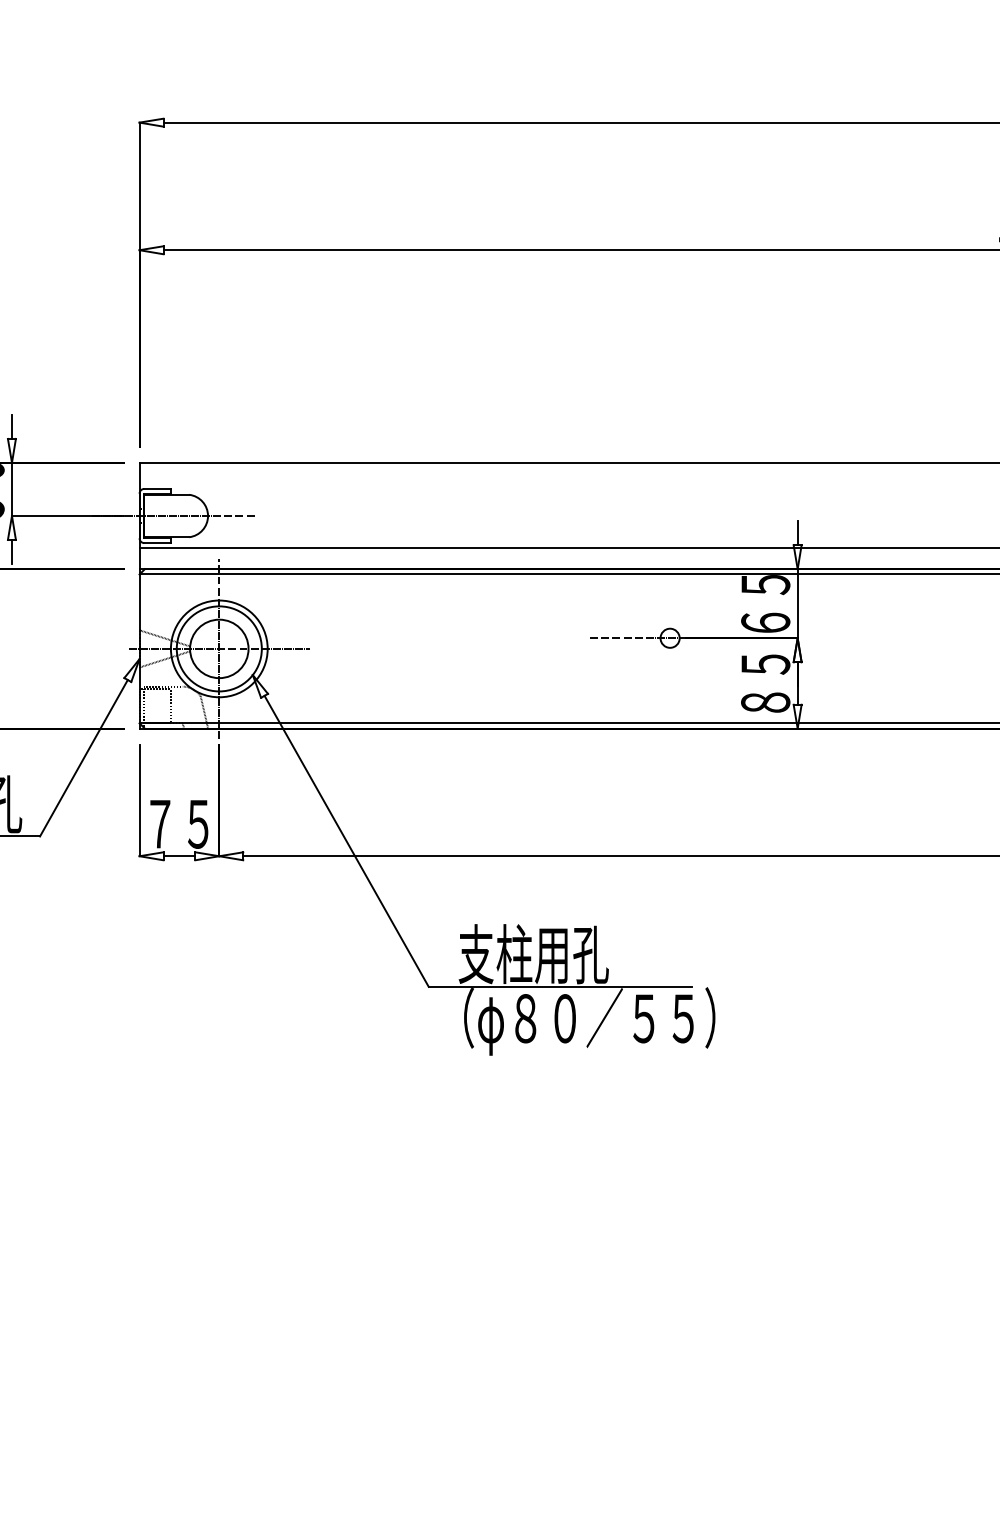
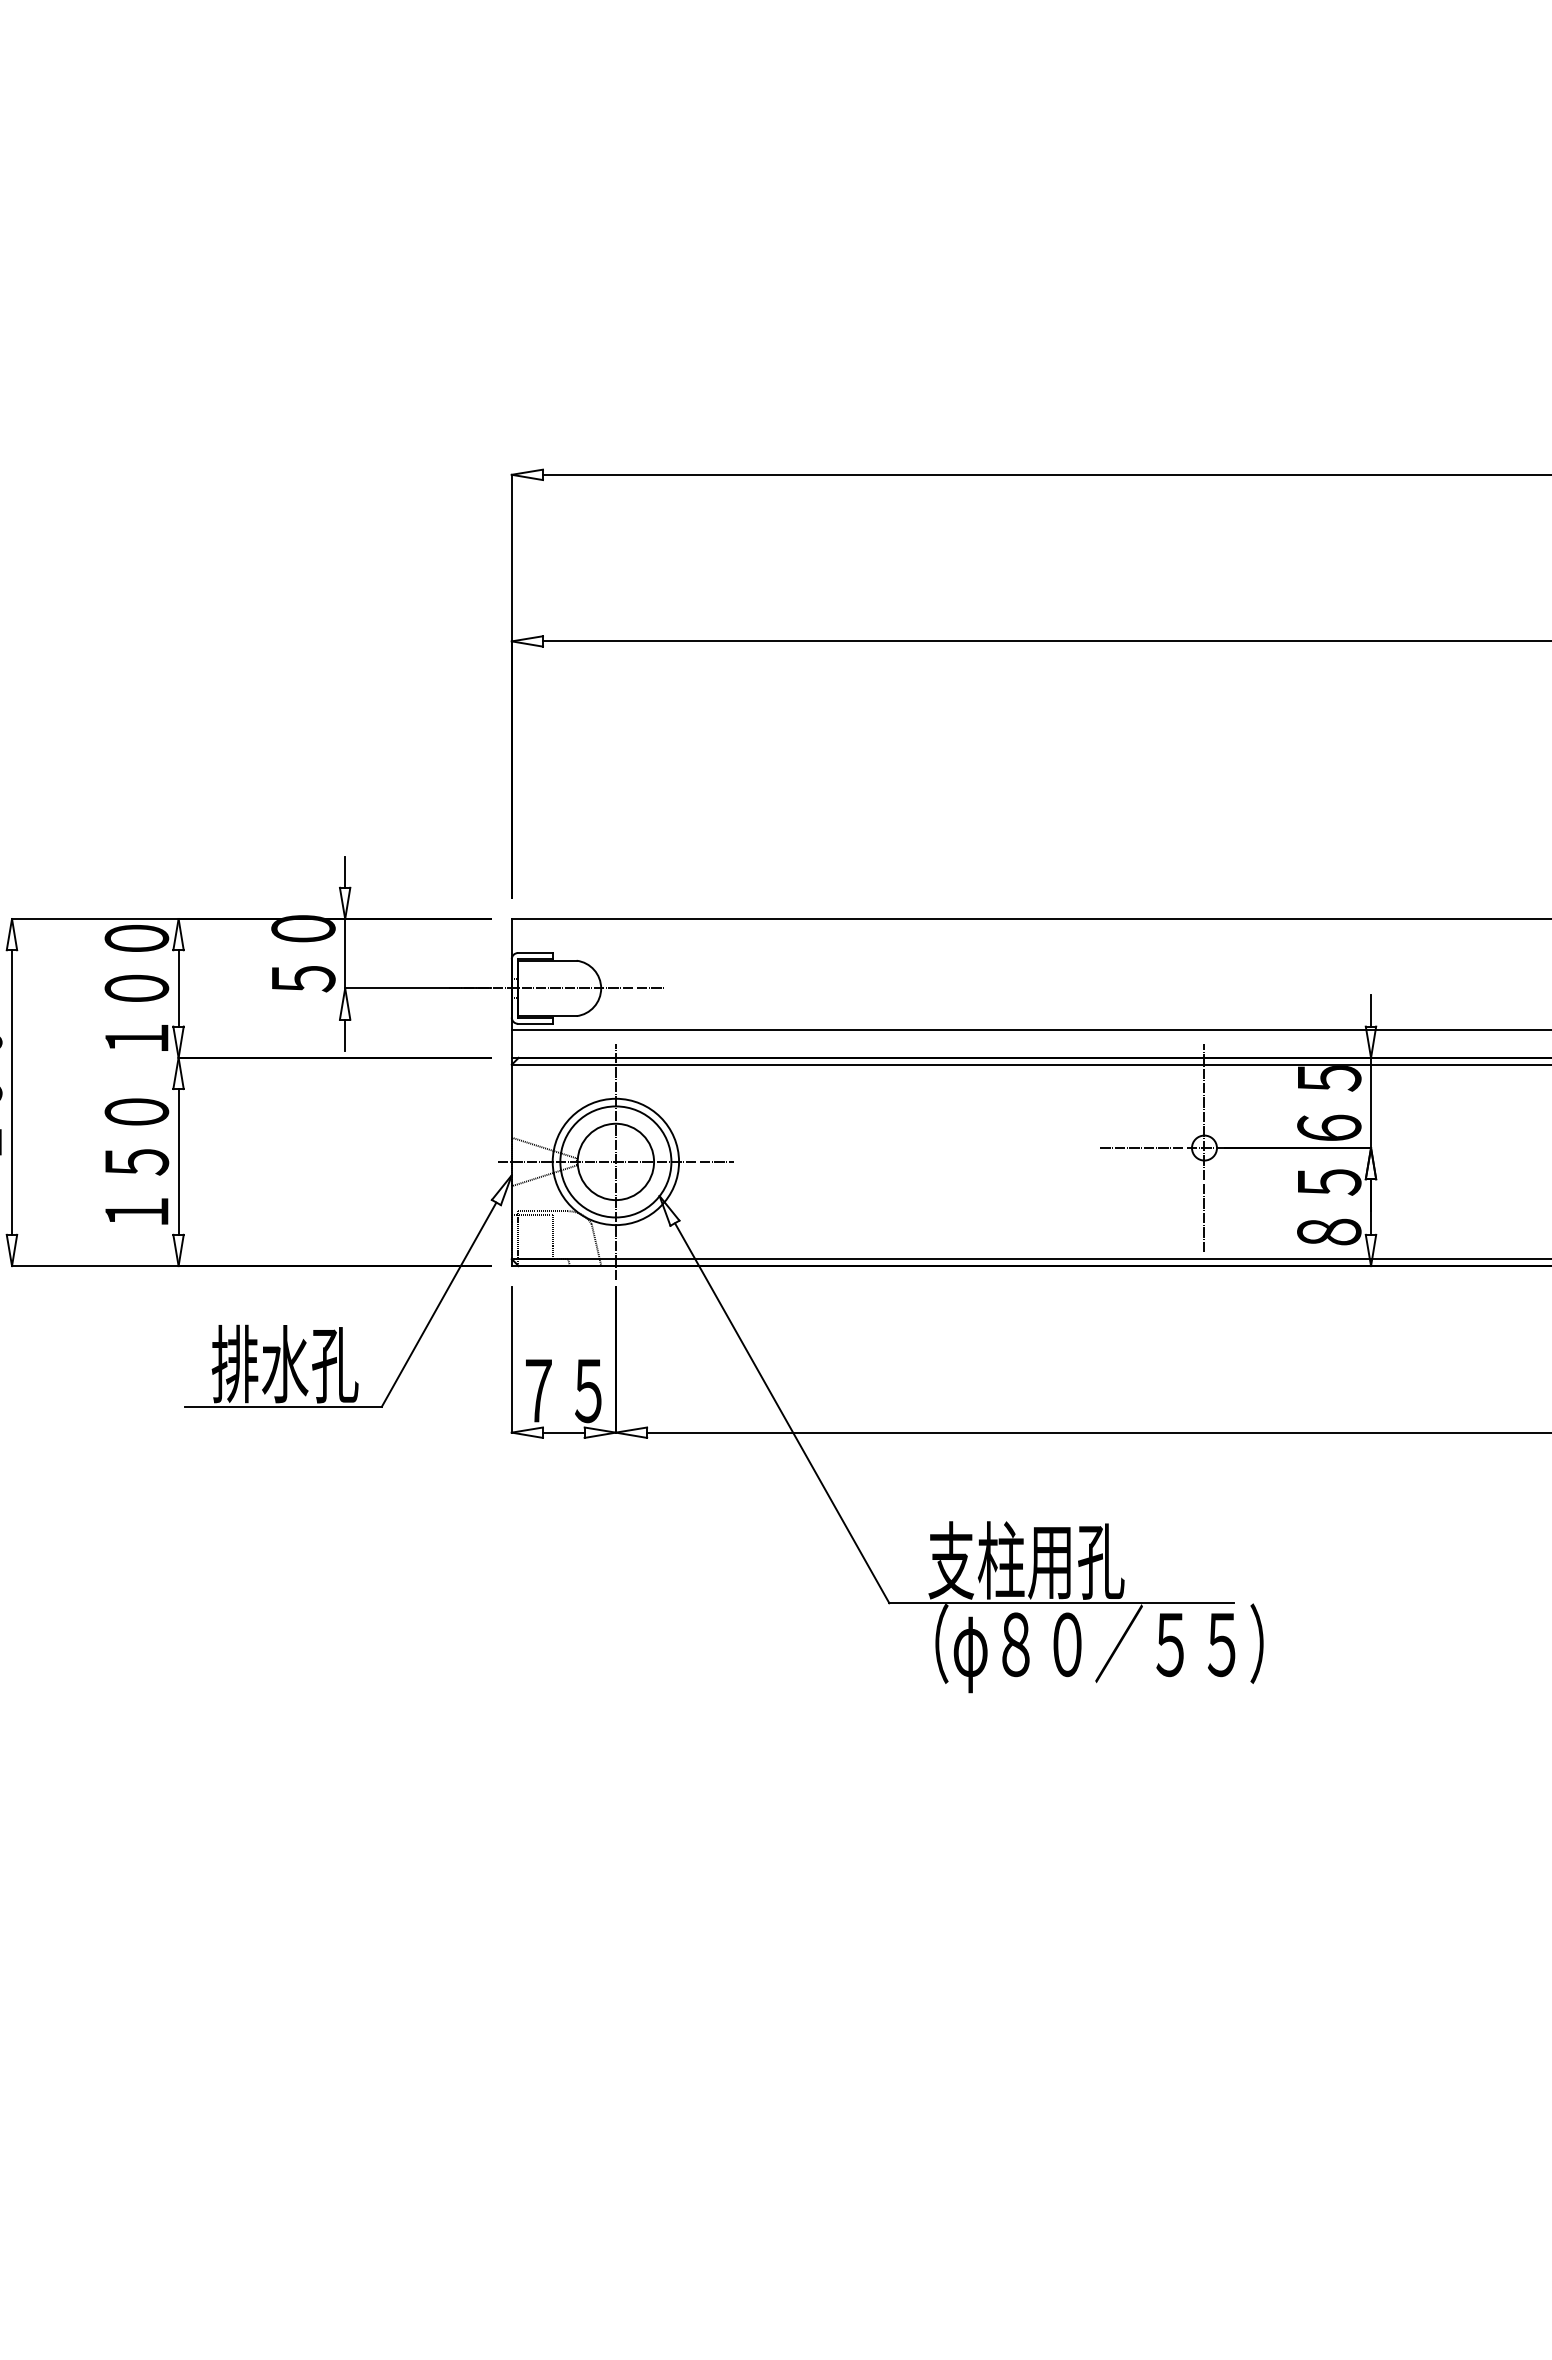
line: (670, 637) -> (1204, 1147), added

